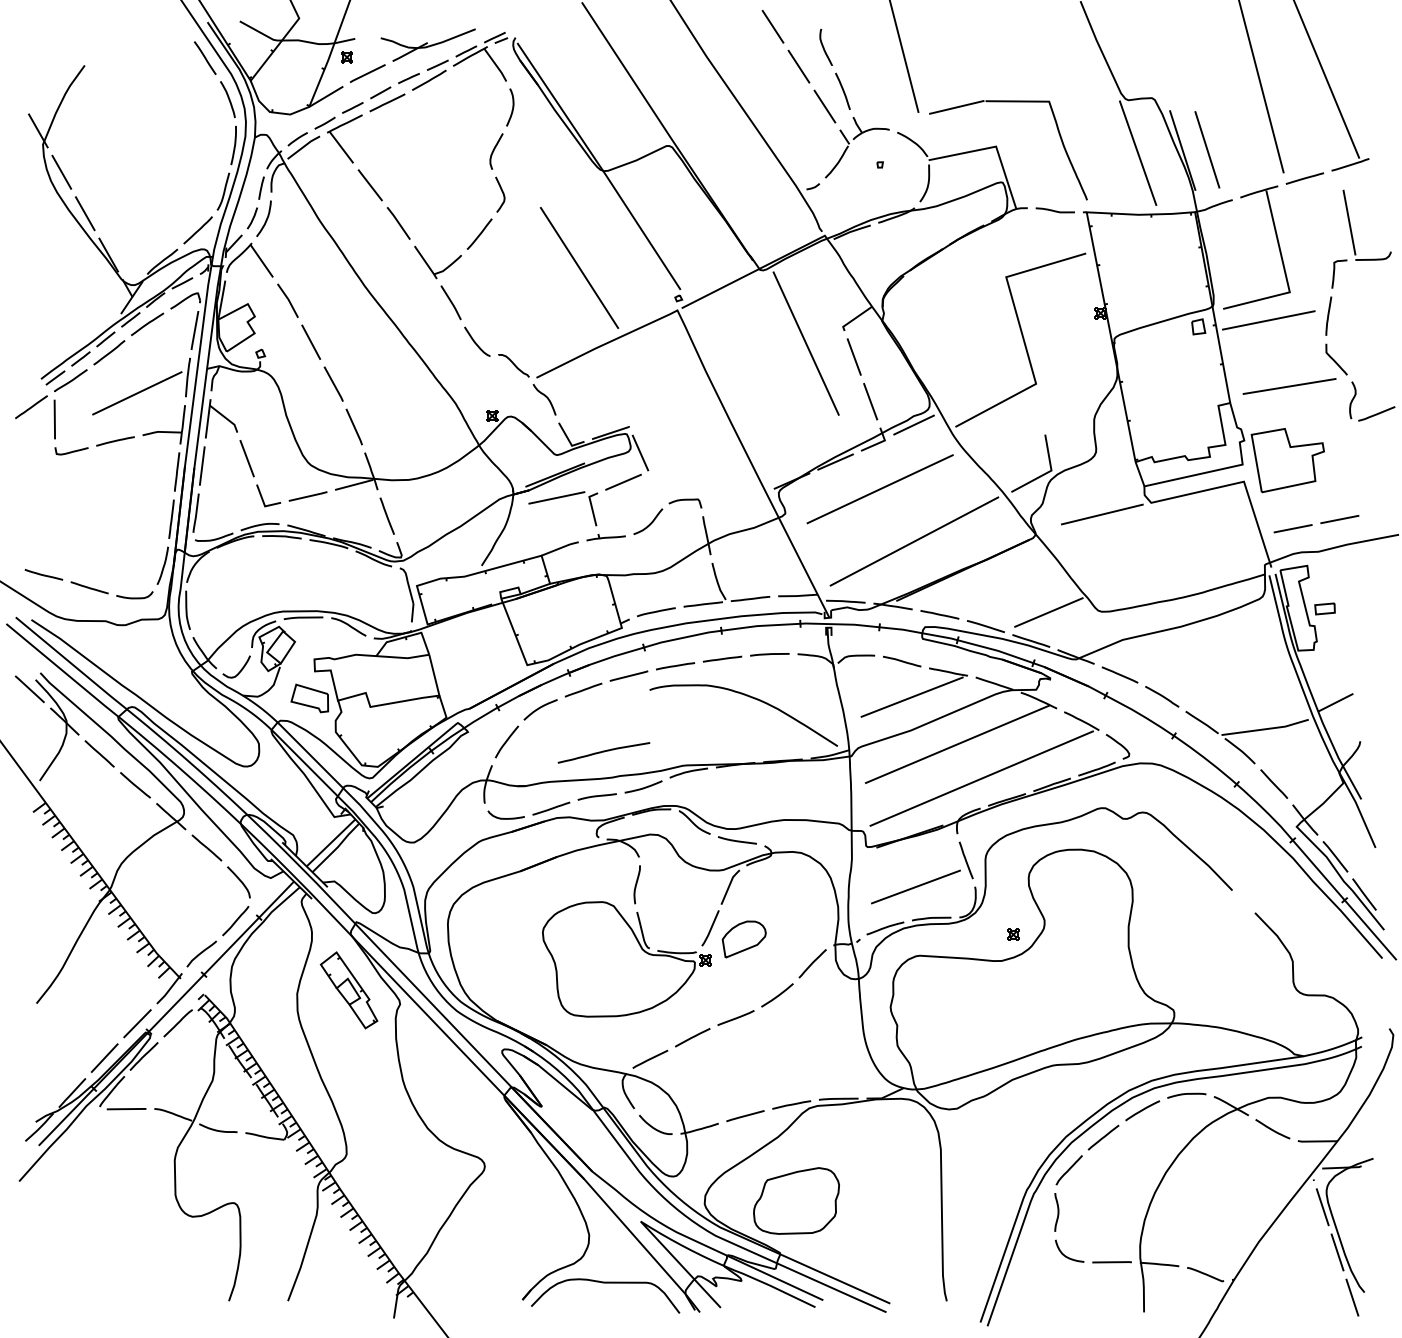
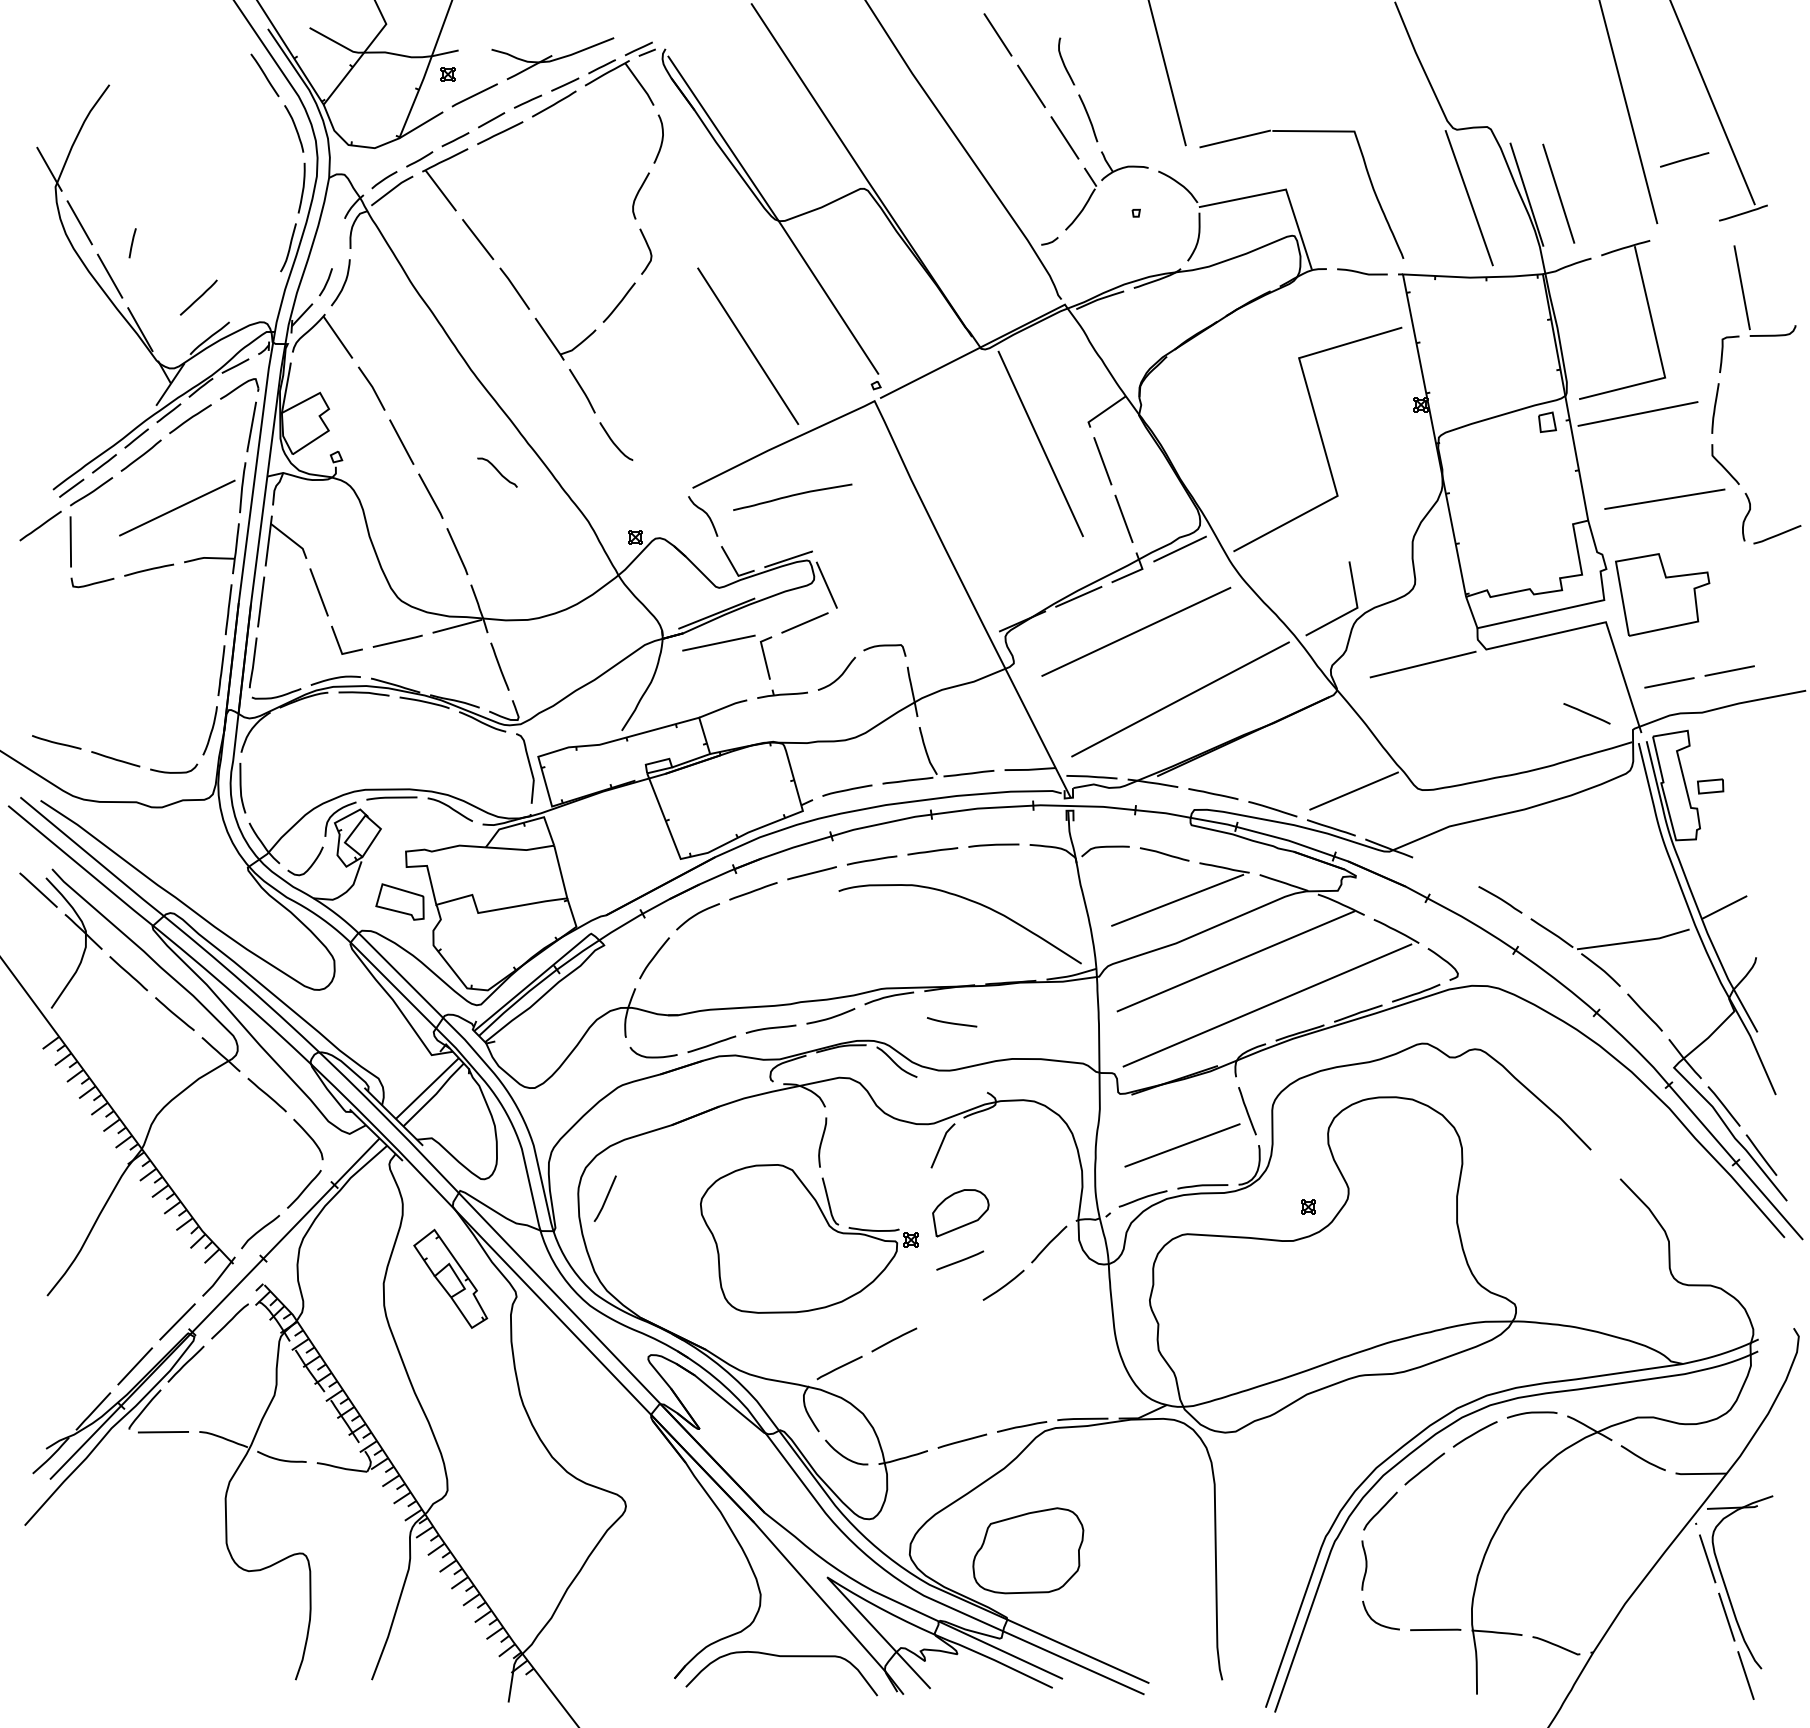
line: (1304, 178) -> (1684, 159), moved
line: (261, 188) -> (132, 243), moved
line: (197, 230) -> (198, 297), moved
curve: (513, 364) -> (497, 471), moved
line: (1119, 674) -> (1586, 713), moved
curve: (603, 752) -> (792, 496), moved
curve: (737, 840) -> (951, 1022), moved
line: (710, 928) -> (605, 1198), moved
line: (736, 1017) -> (960, 1260), moved

